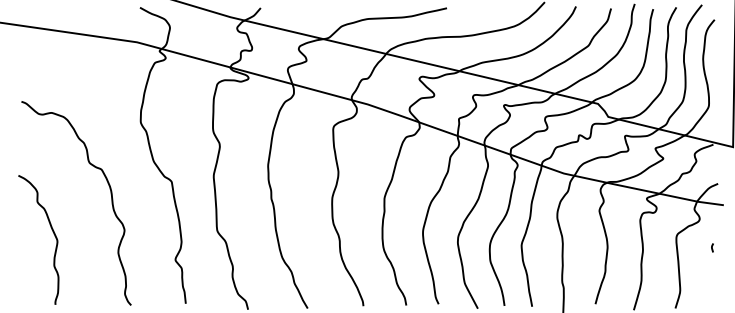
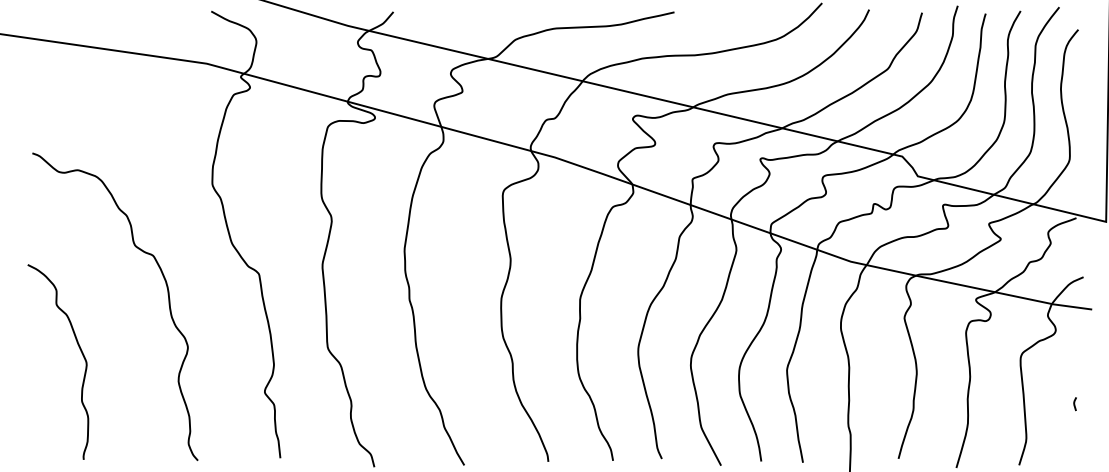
line: (712, 247) -> (1075, 403), moved

